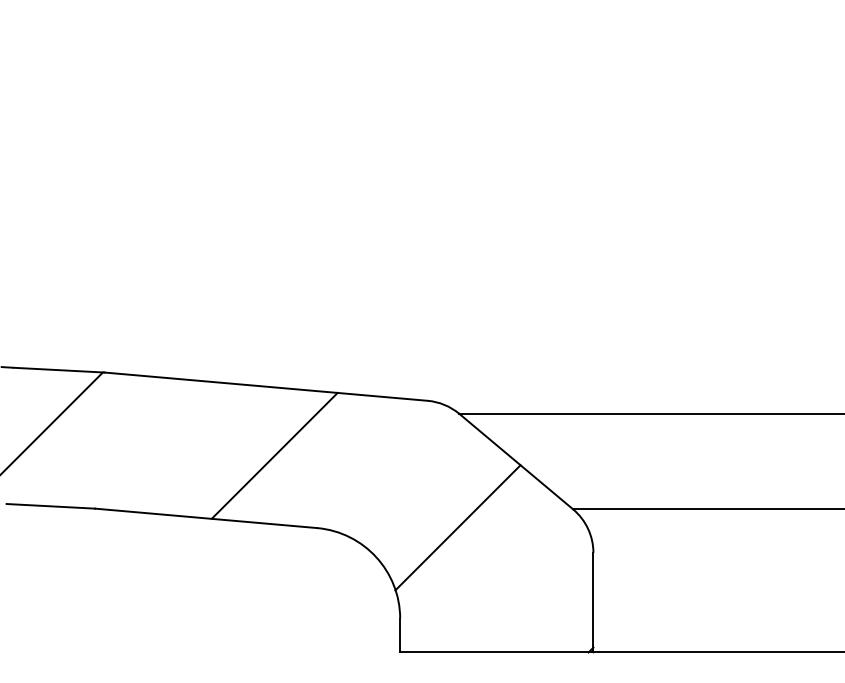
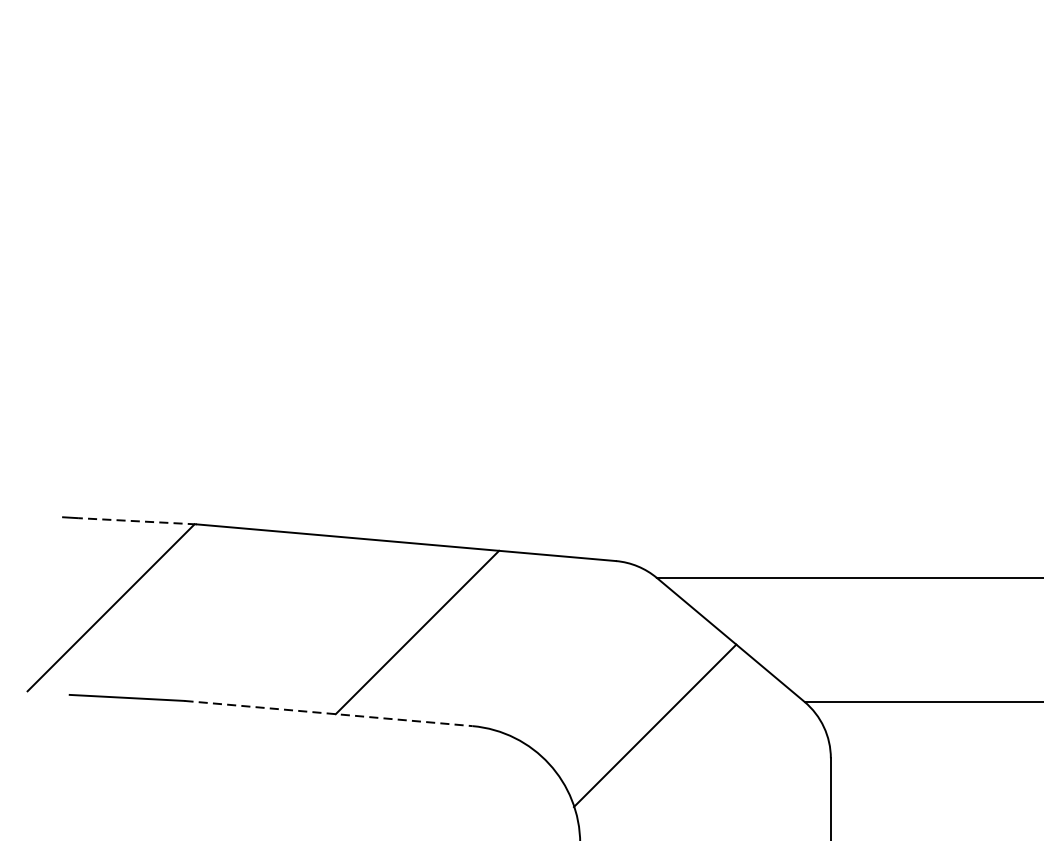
line: (59, 370) -> (138, 521), solid -> dashed
line: (206, 518) -> (328, 713), solid -> dashed

